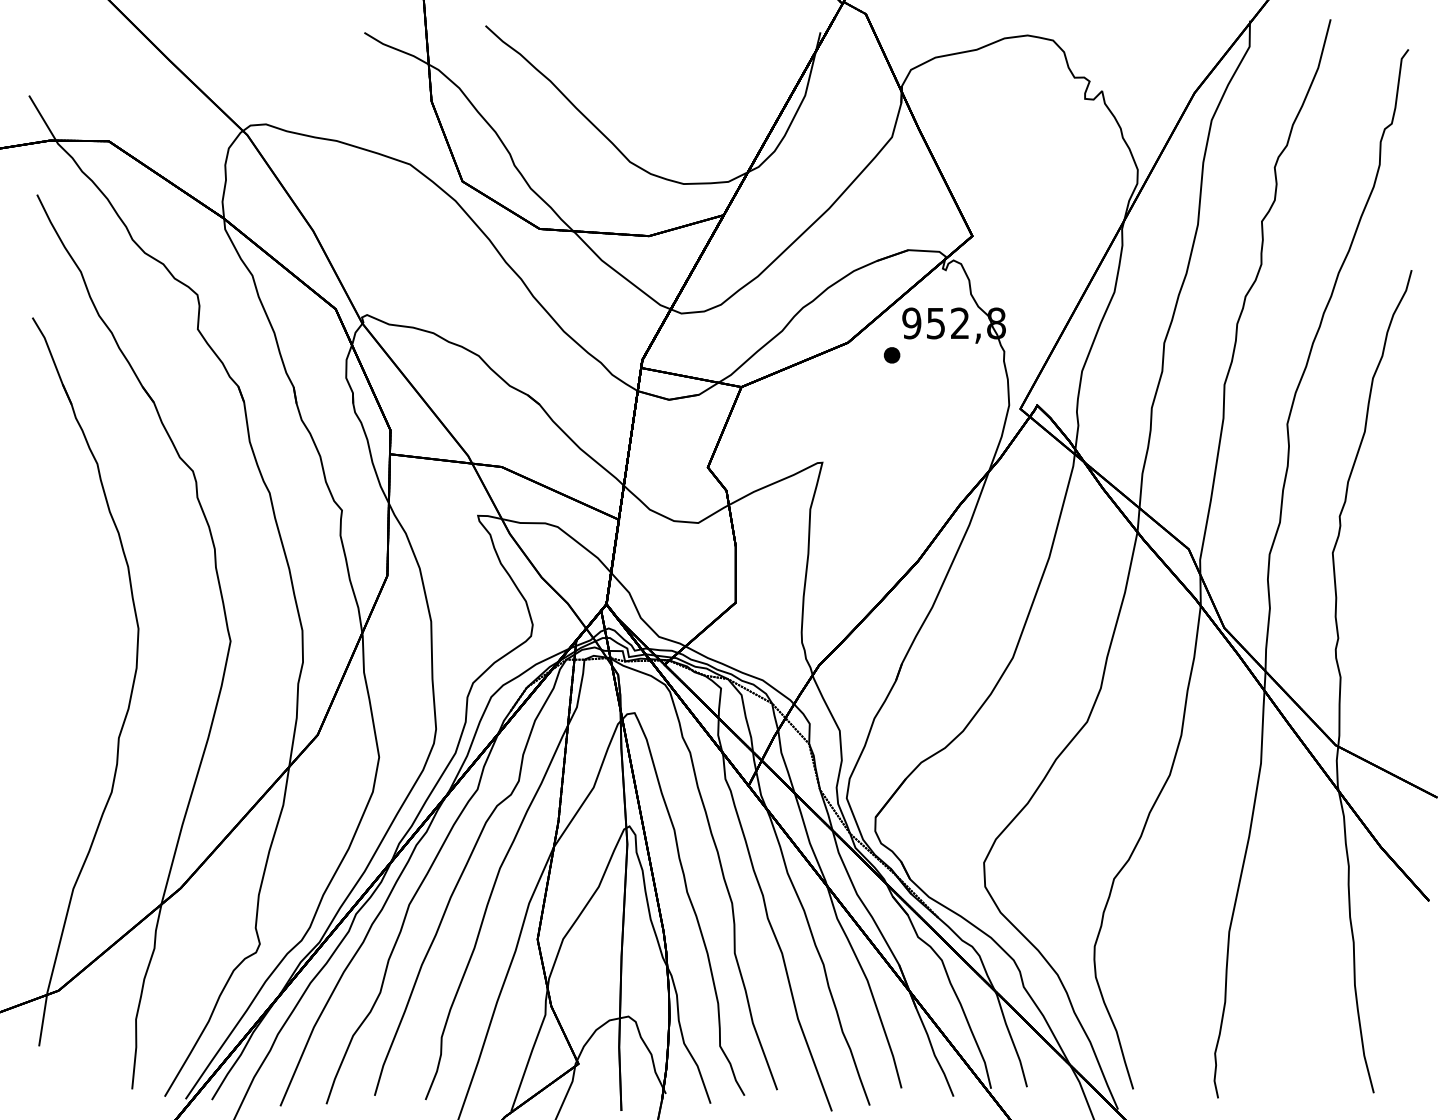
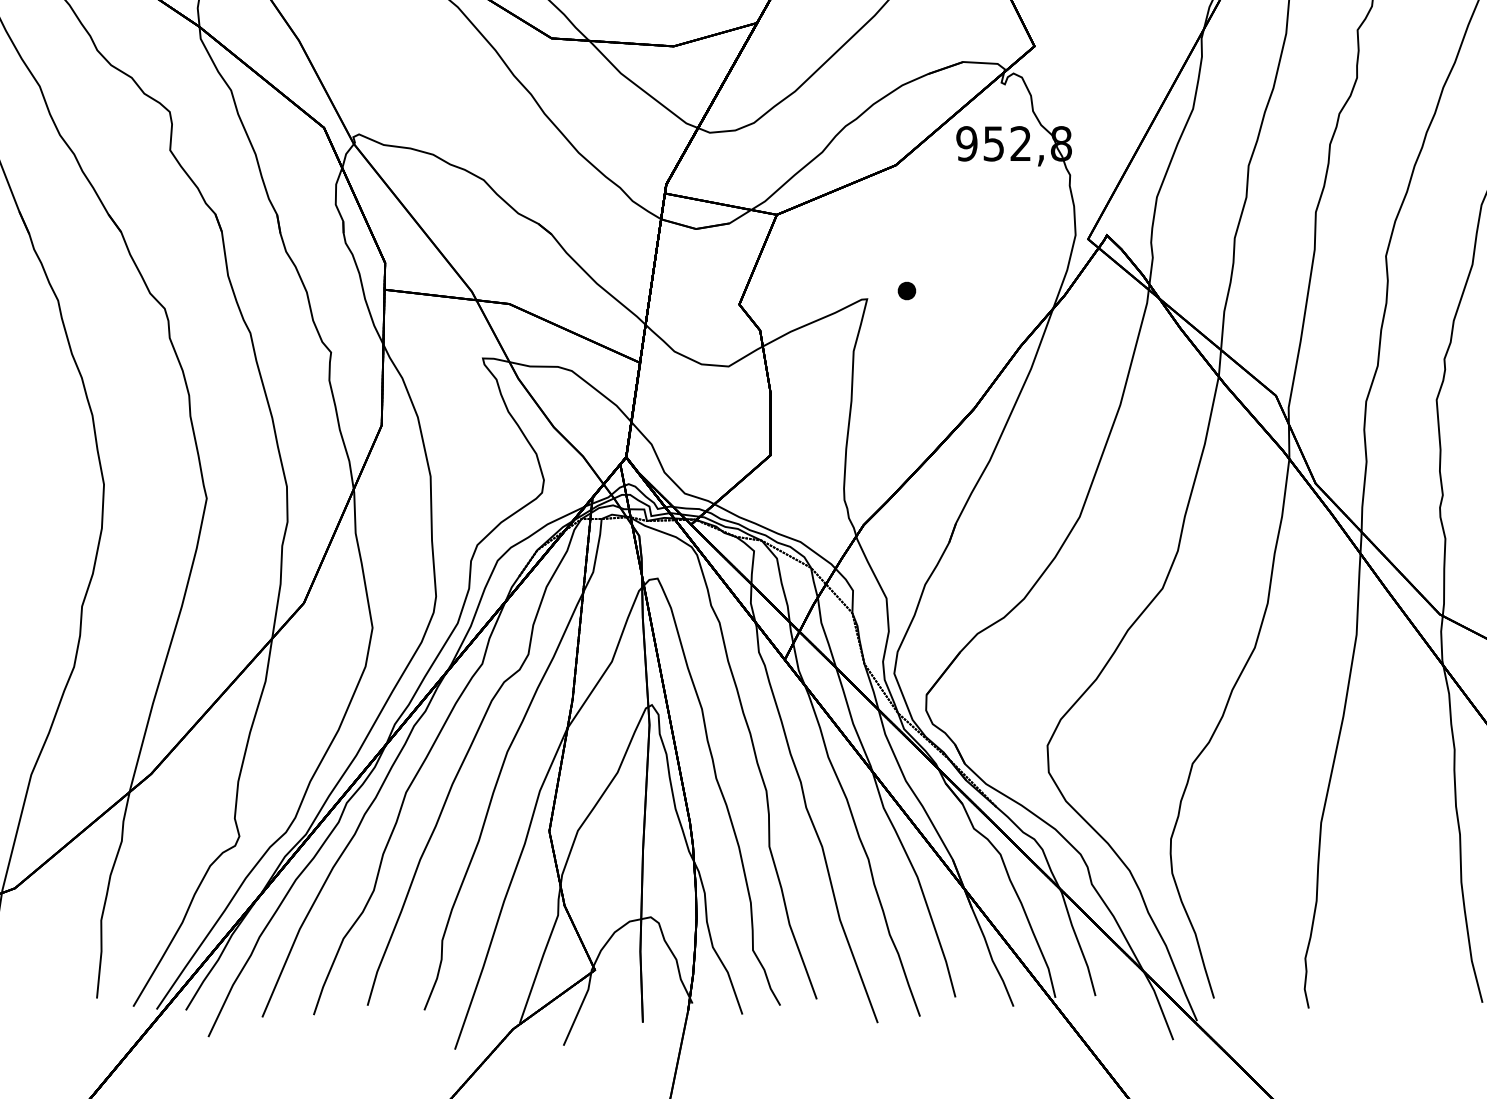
part: (892, 355) -> (907, 291), moved

